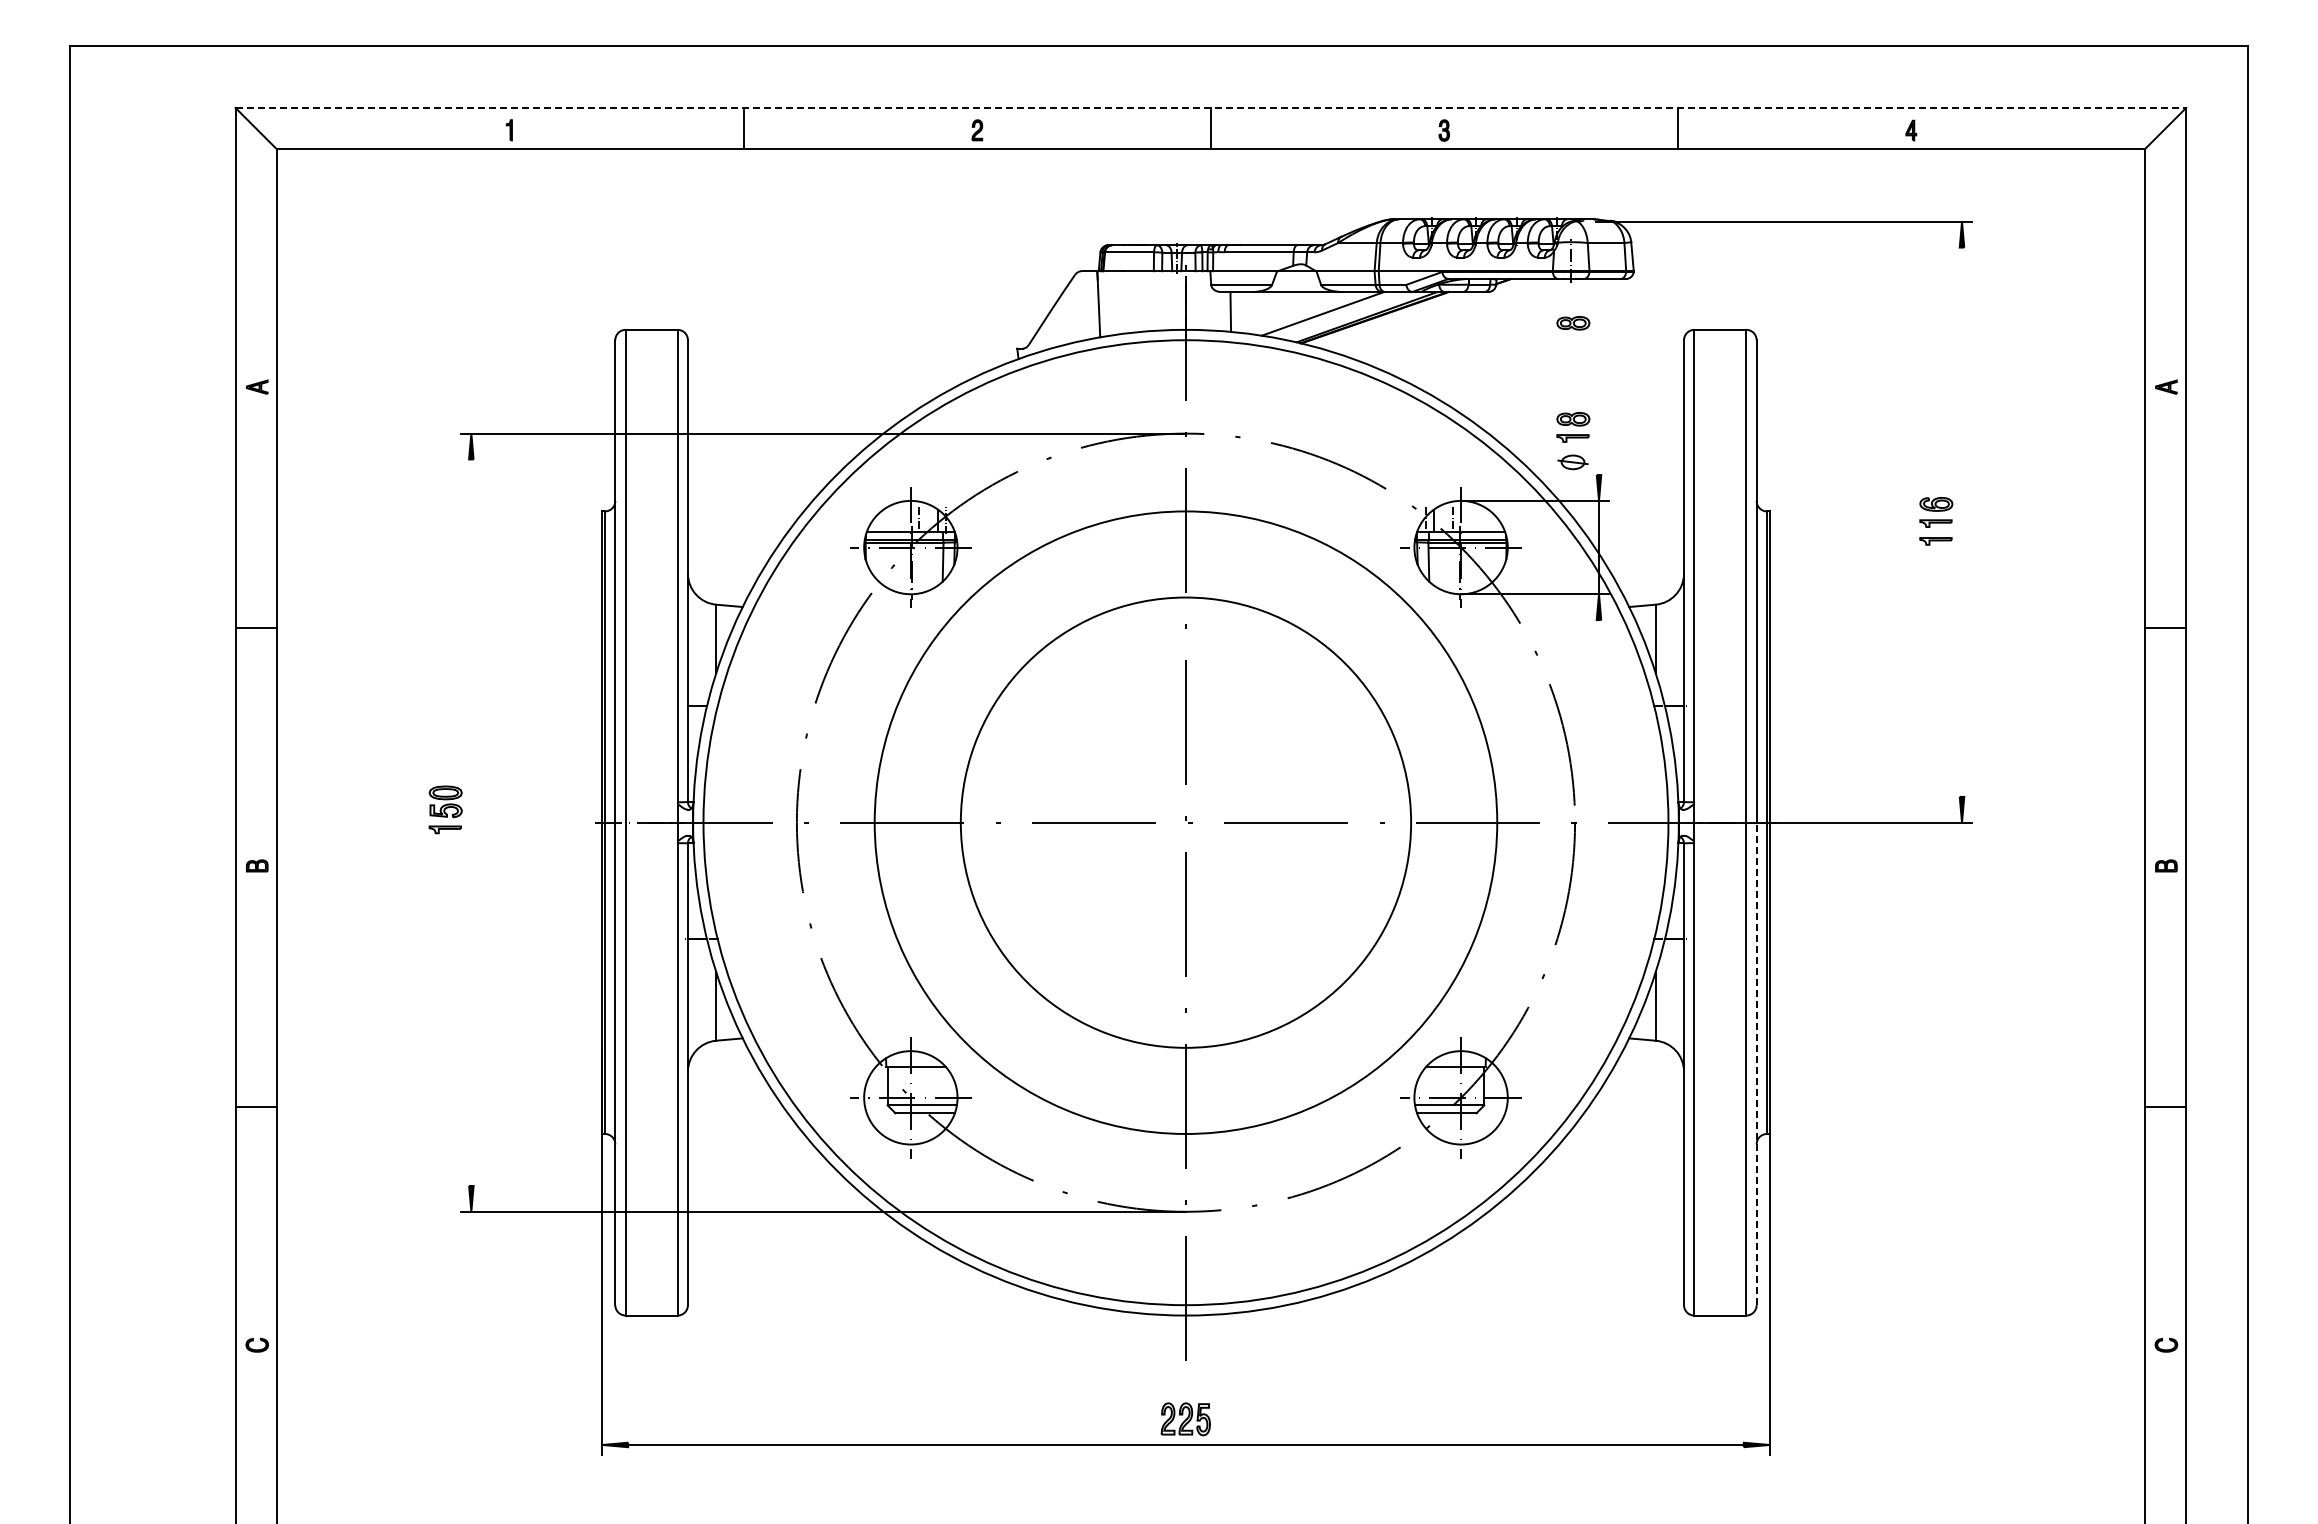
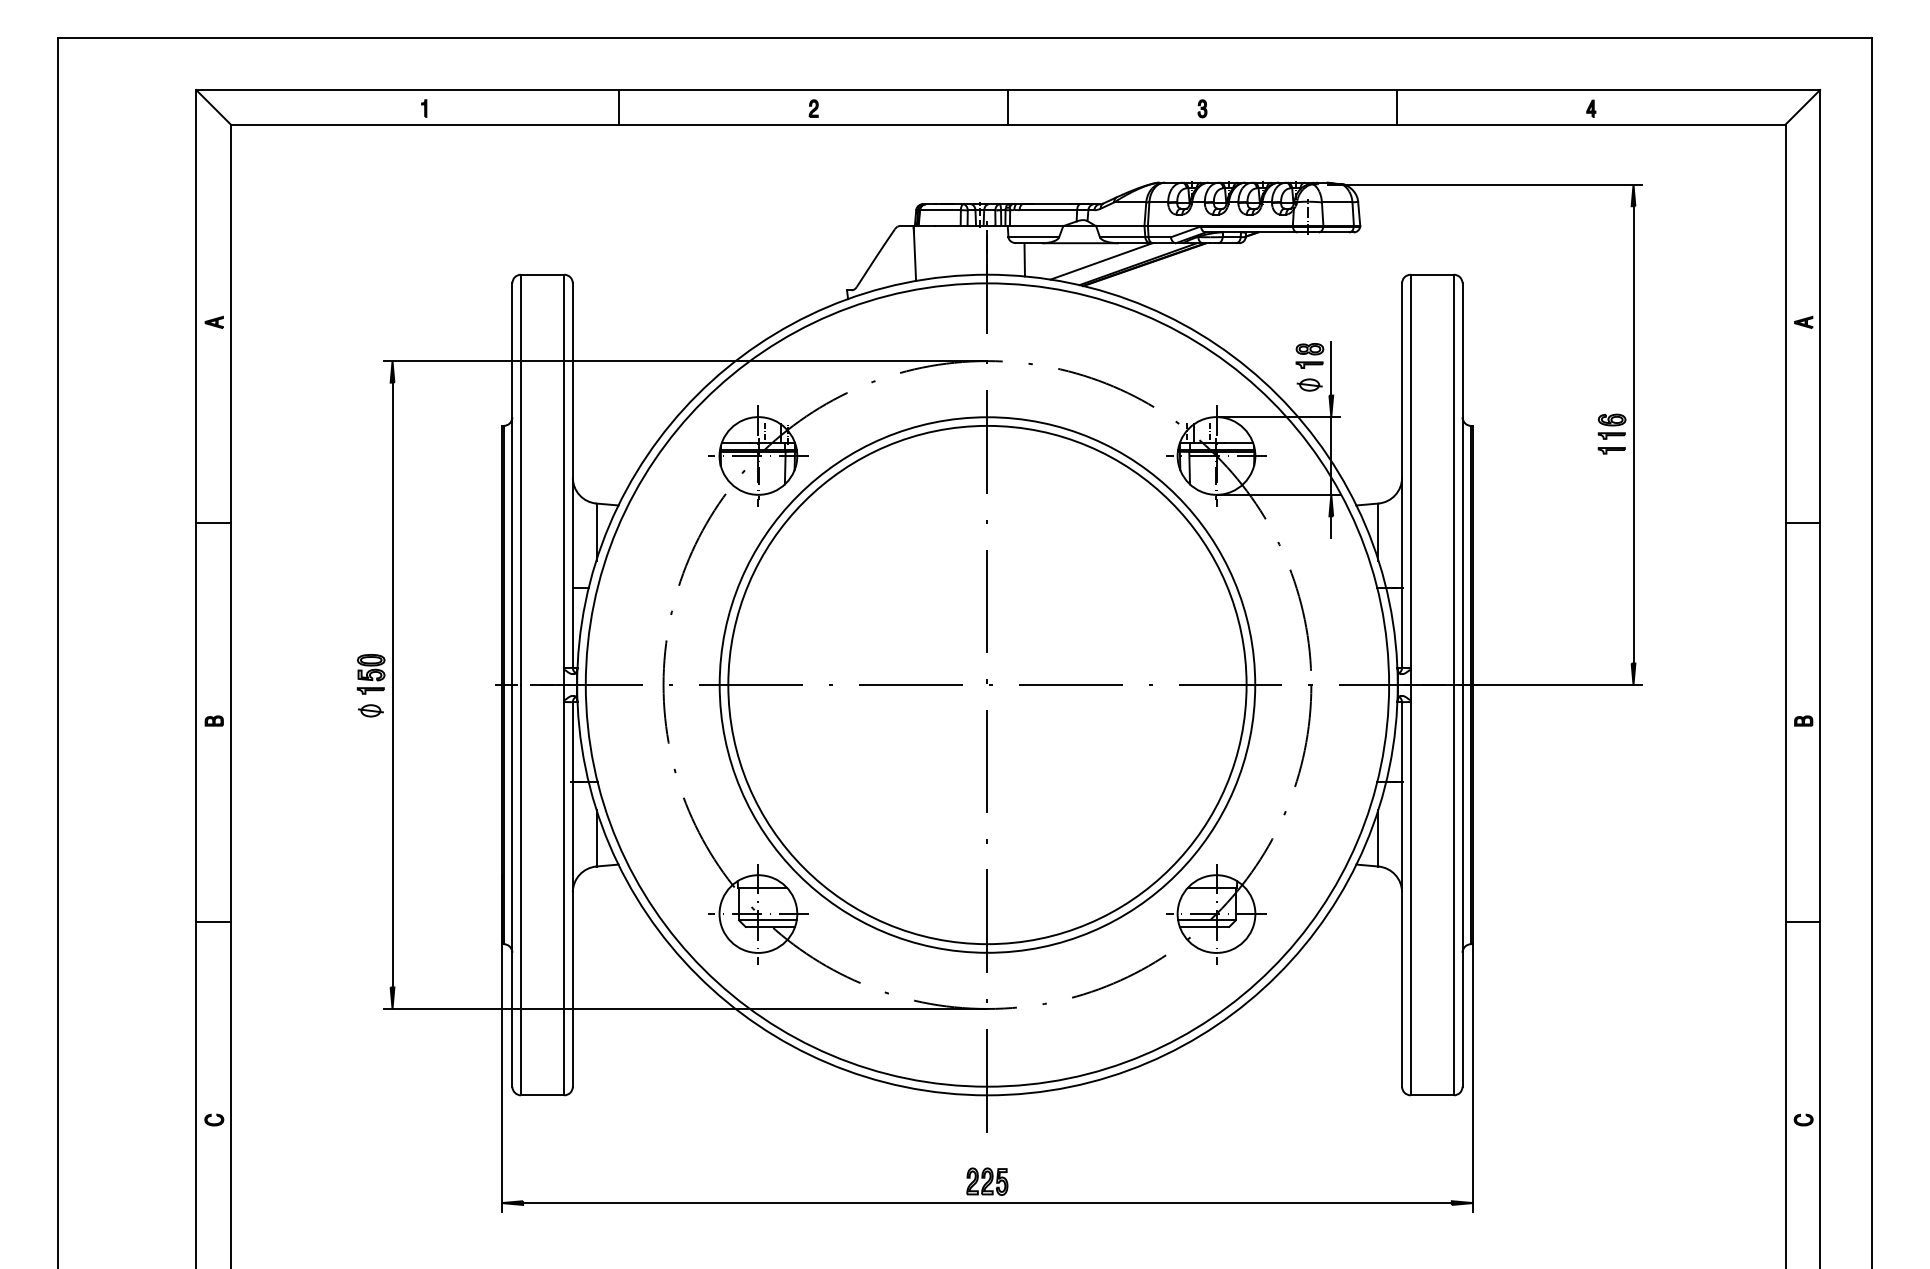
line: (1211, 107) -> (1008, 89), dashed -> solid
part: (1573, 323) -> (1310, 269), removed
line: (1599, 443) -> (1331, 369), added
line: (1962, 521) -> (1633, 434), added
line: (1599, 633) -> (1331, 527), added
line: (471, 822) -> (392, 684), added
circle: (1185, 822) -> (987, 684), size x1.43
part: (444, 853) -> (370, 710), added
line: (1756, 1063) -> (1462, 885), dashed -> solid

